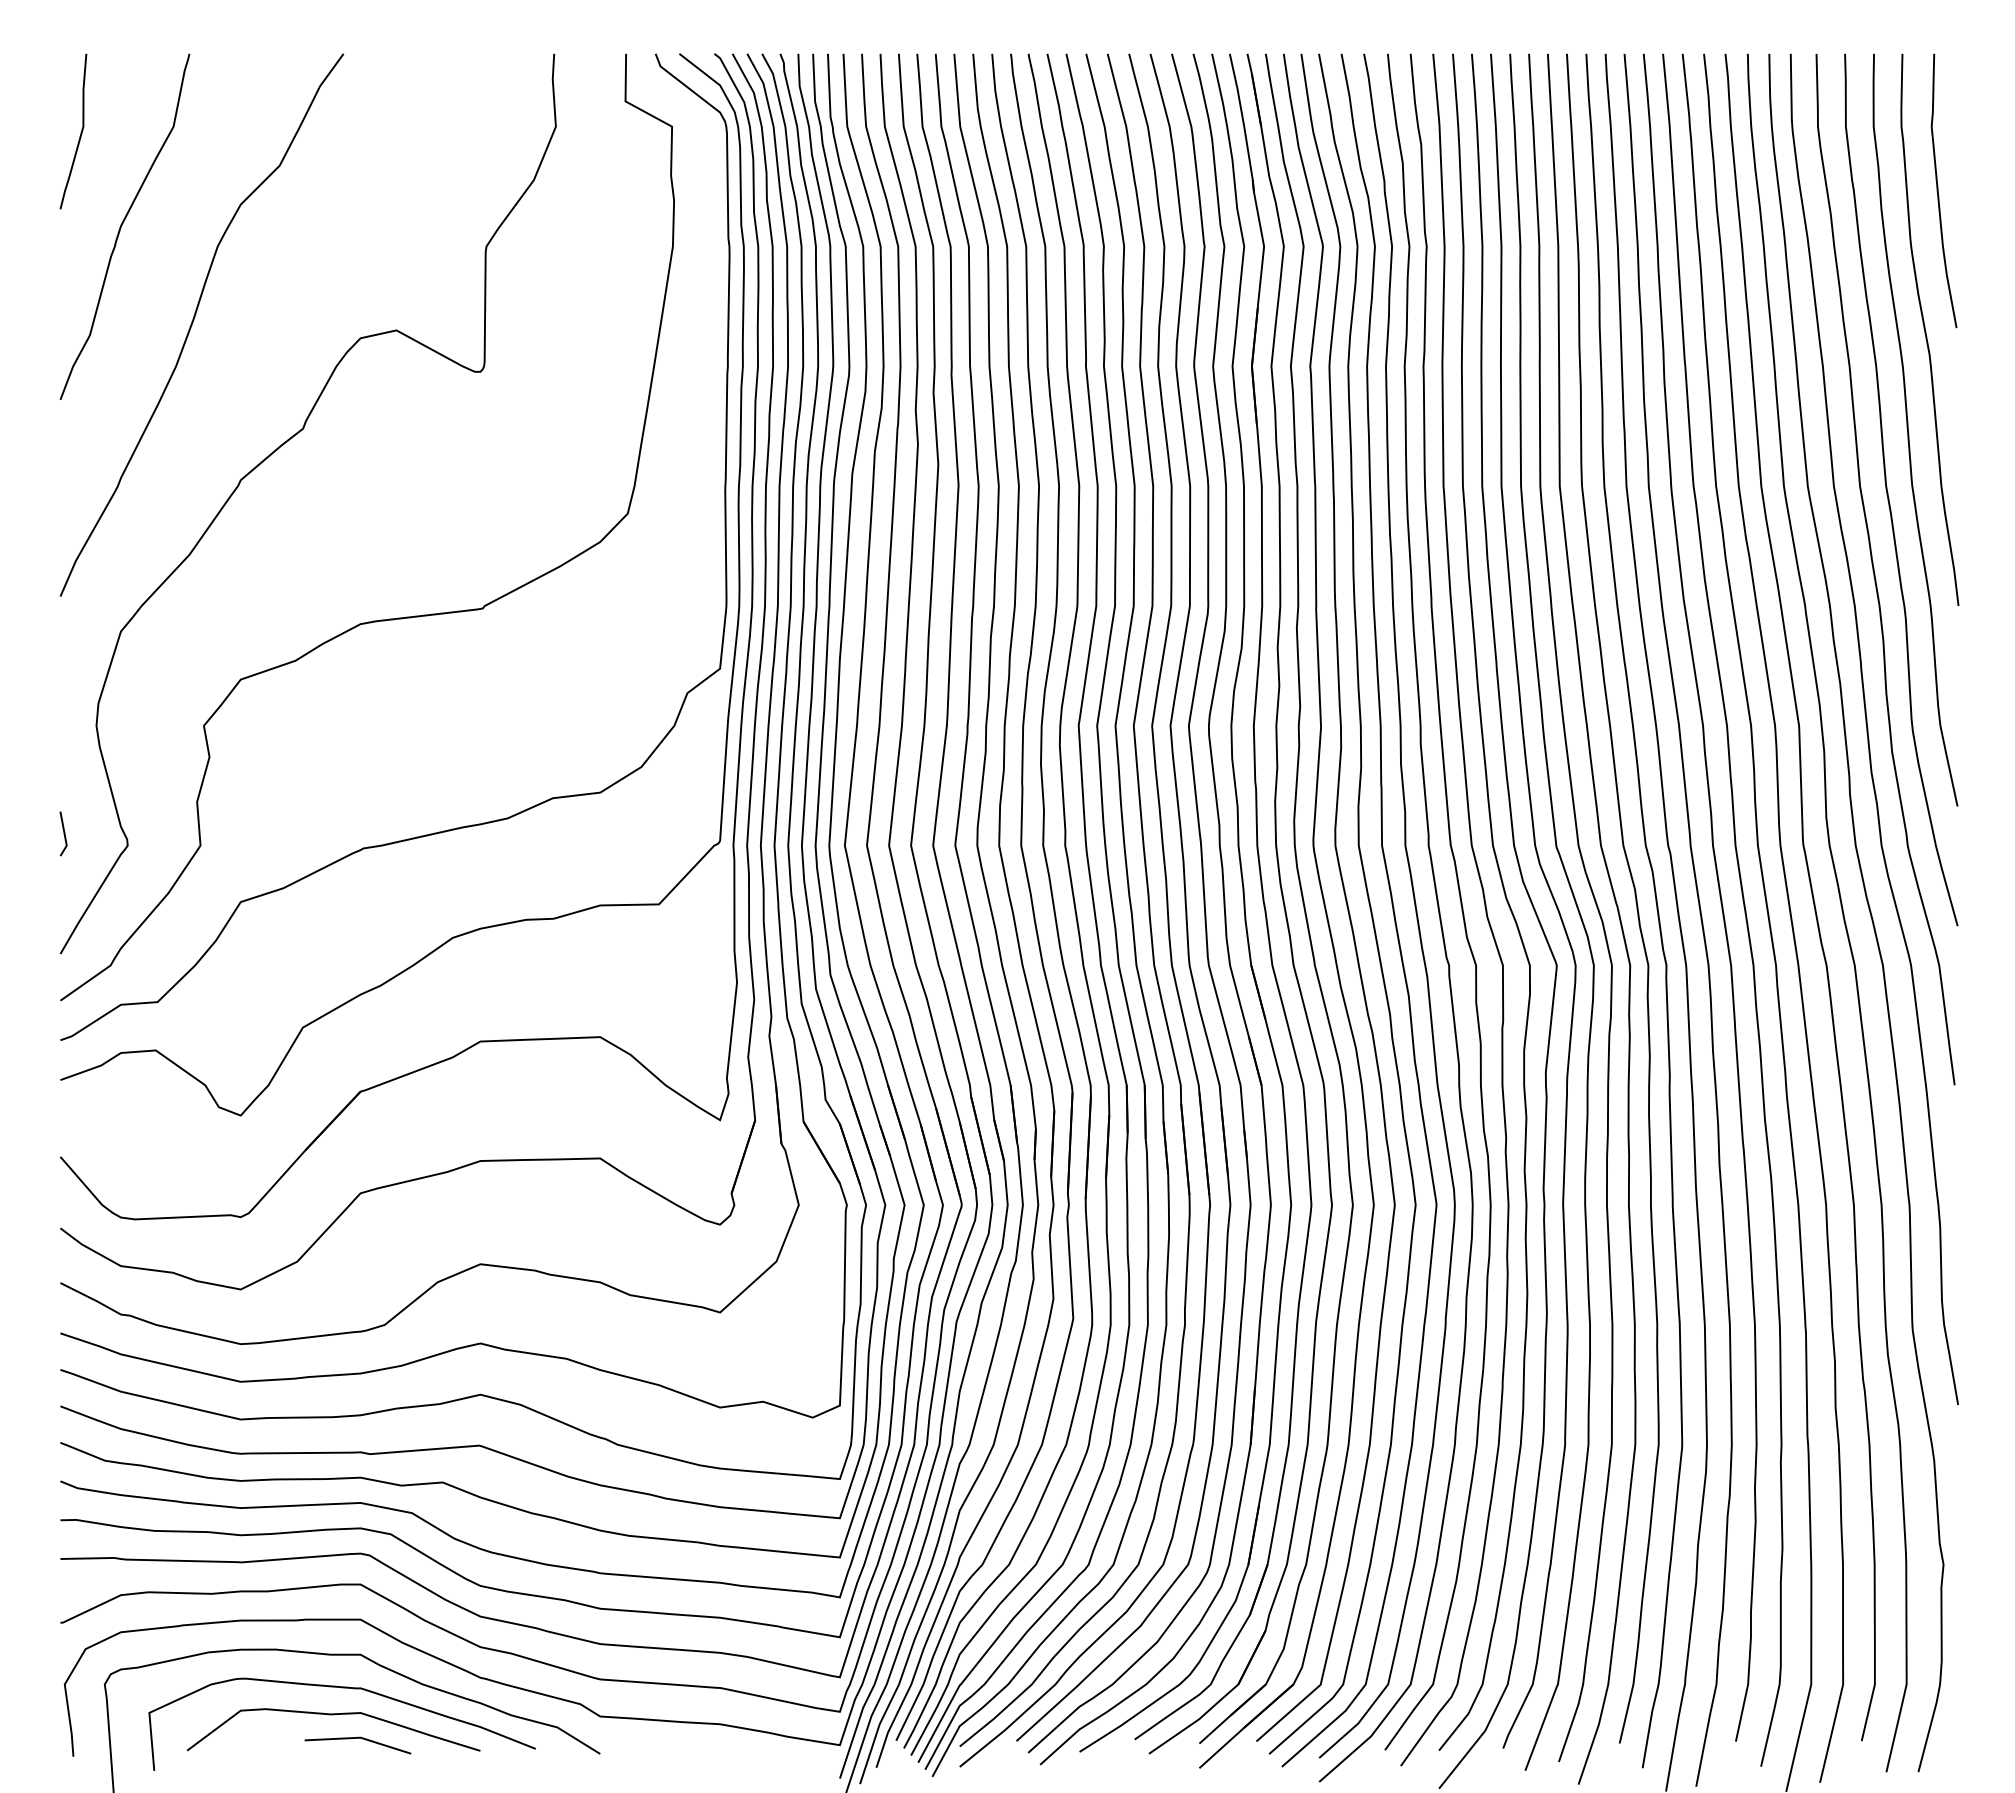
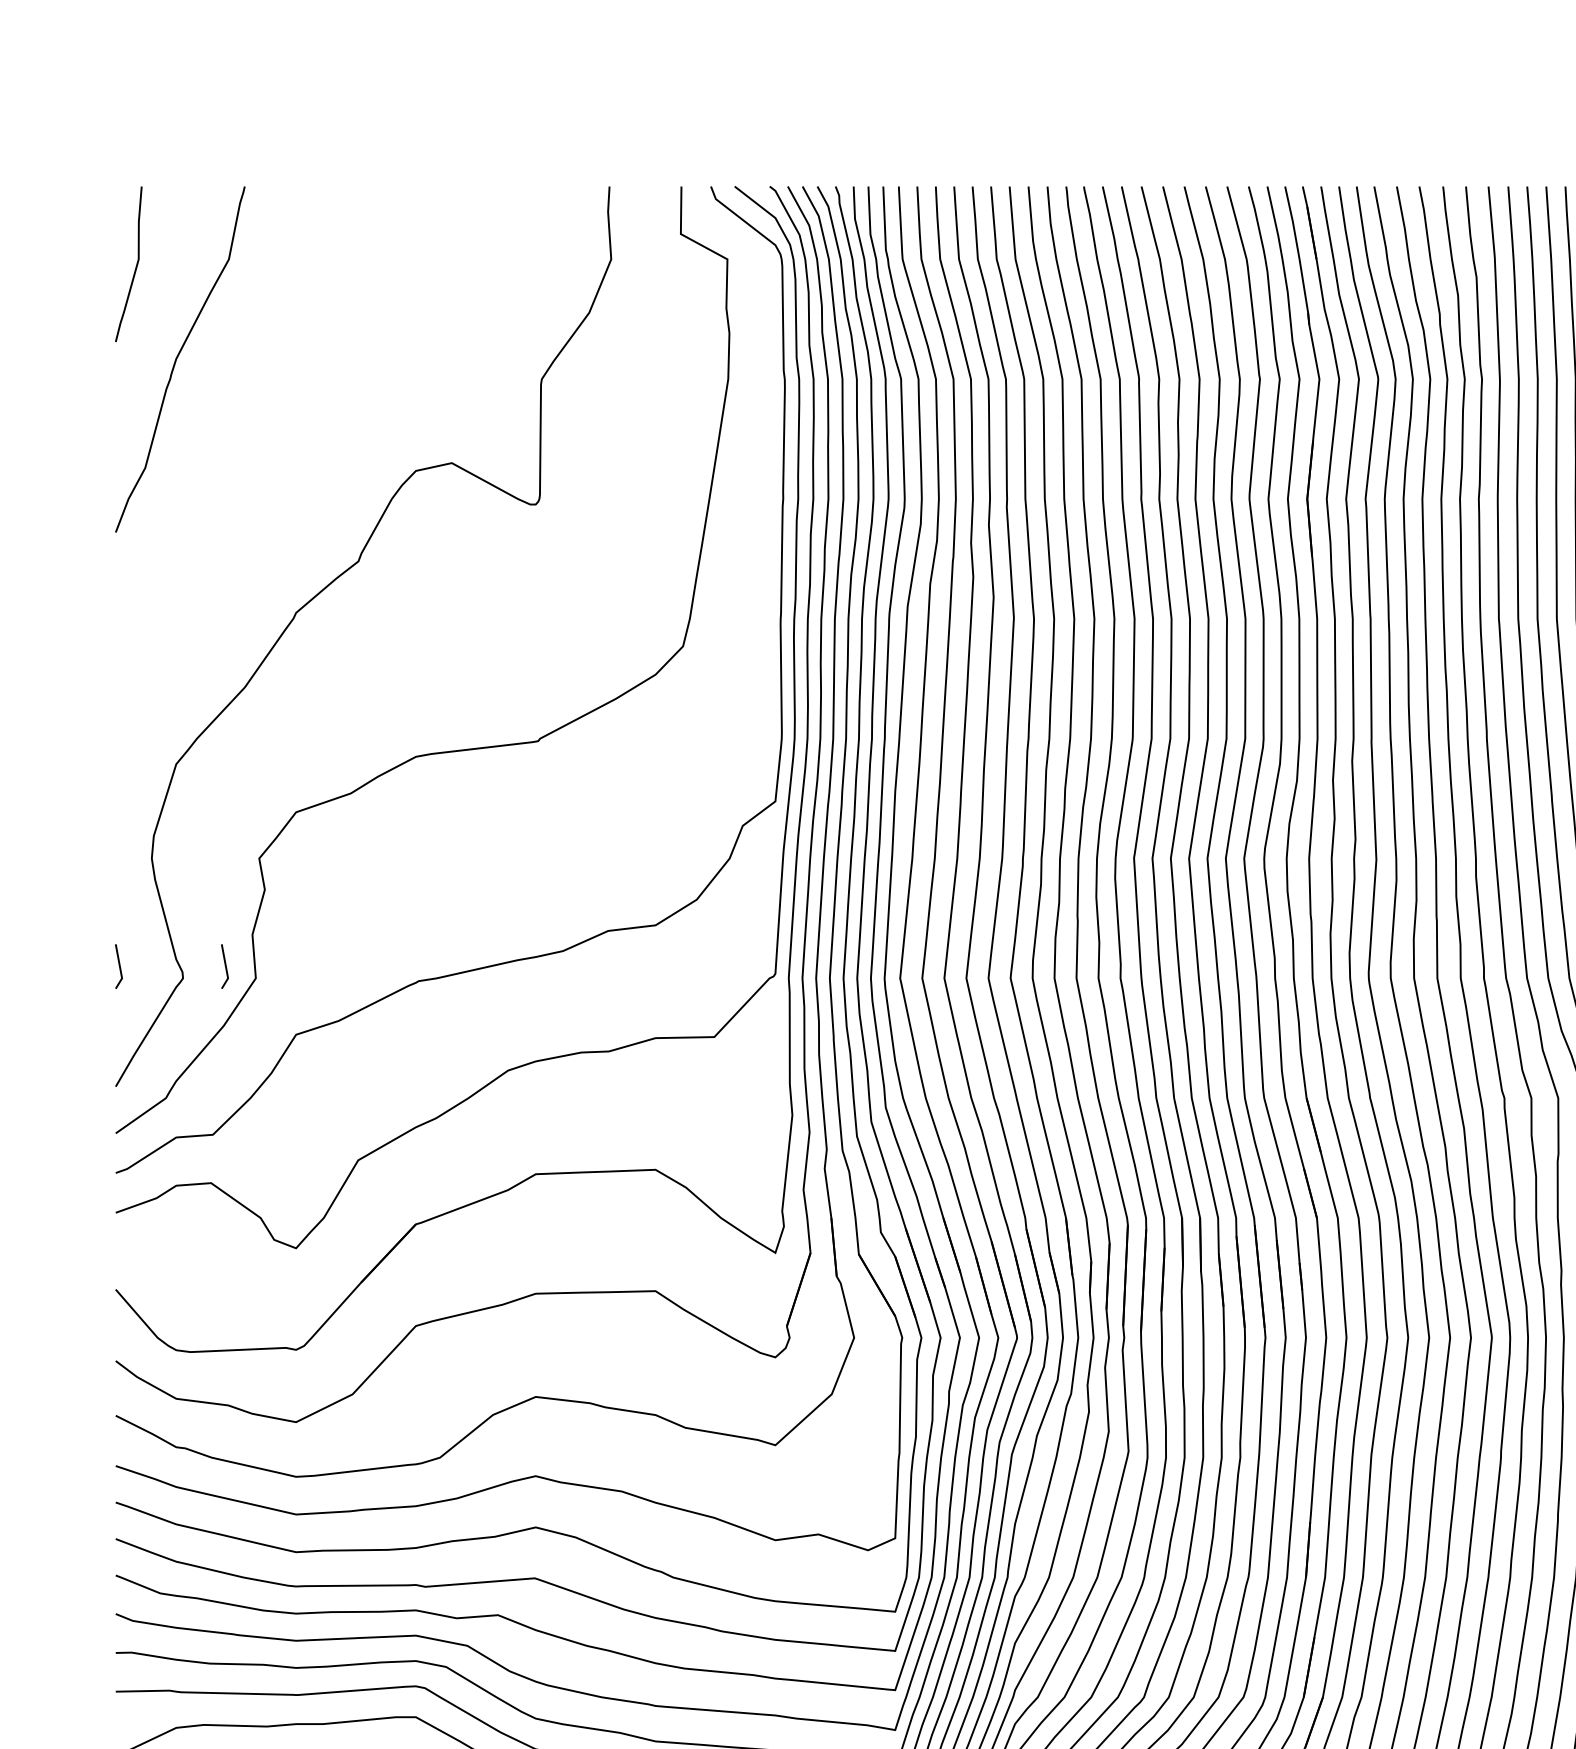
curve: (194, 320) -> (249, 453), removed
line: (169, 833) -> (224, 966), added

